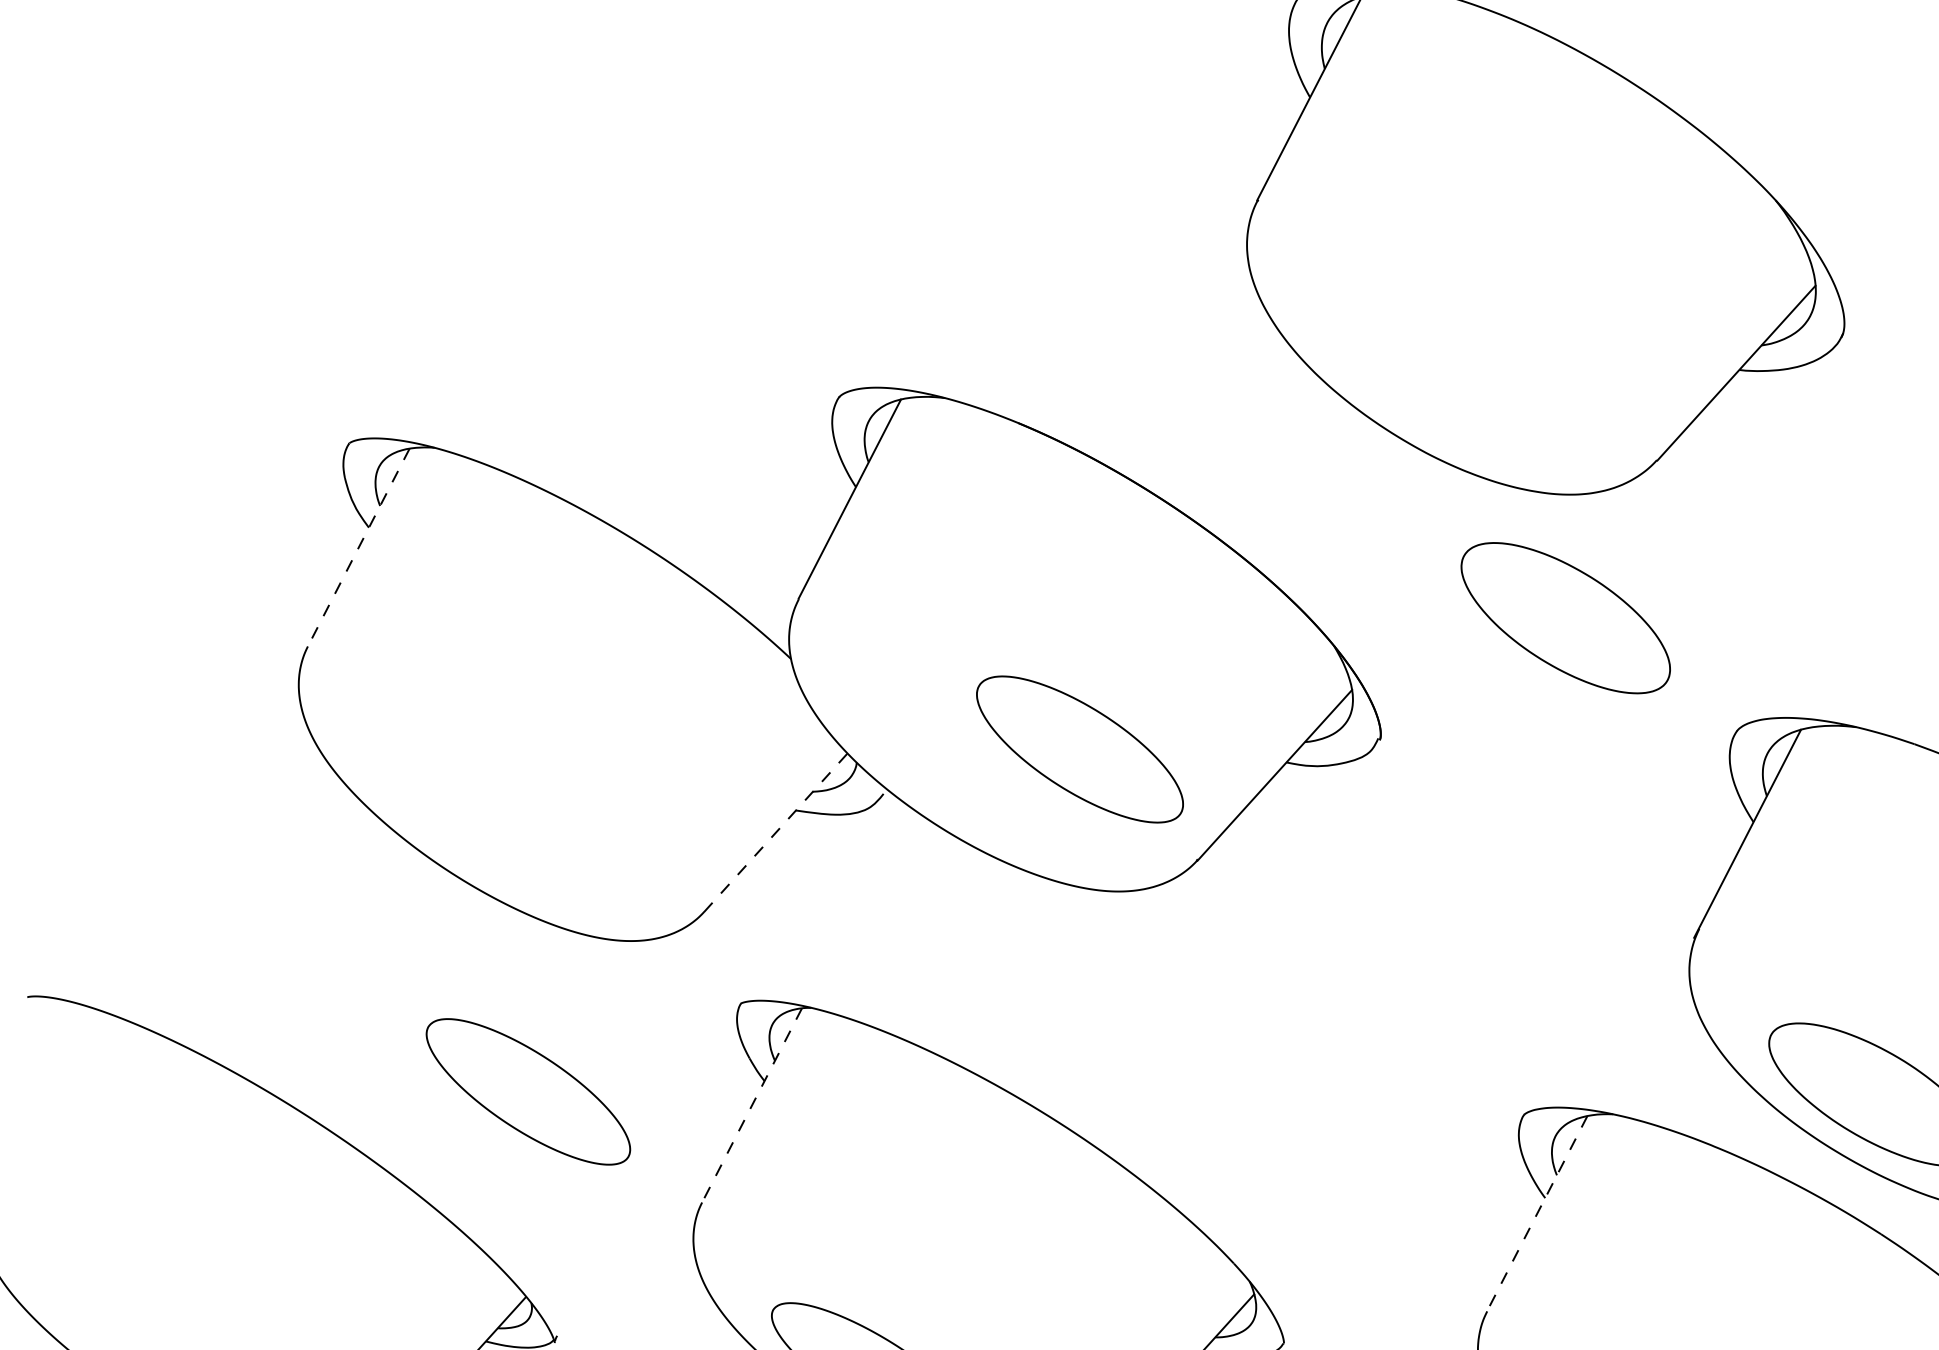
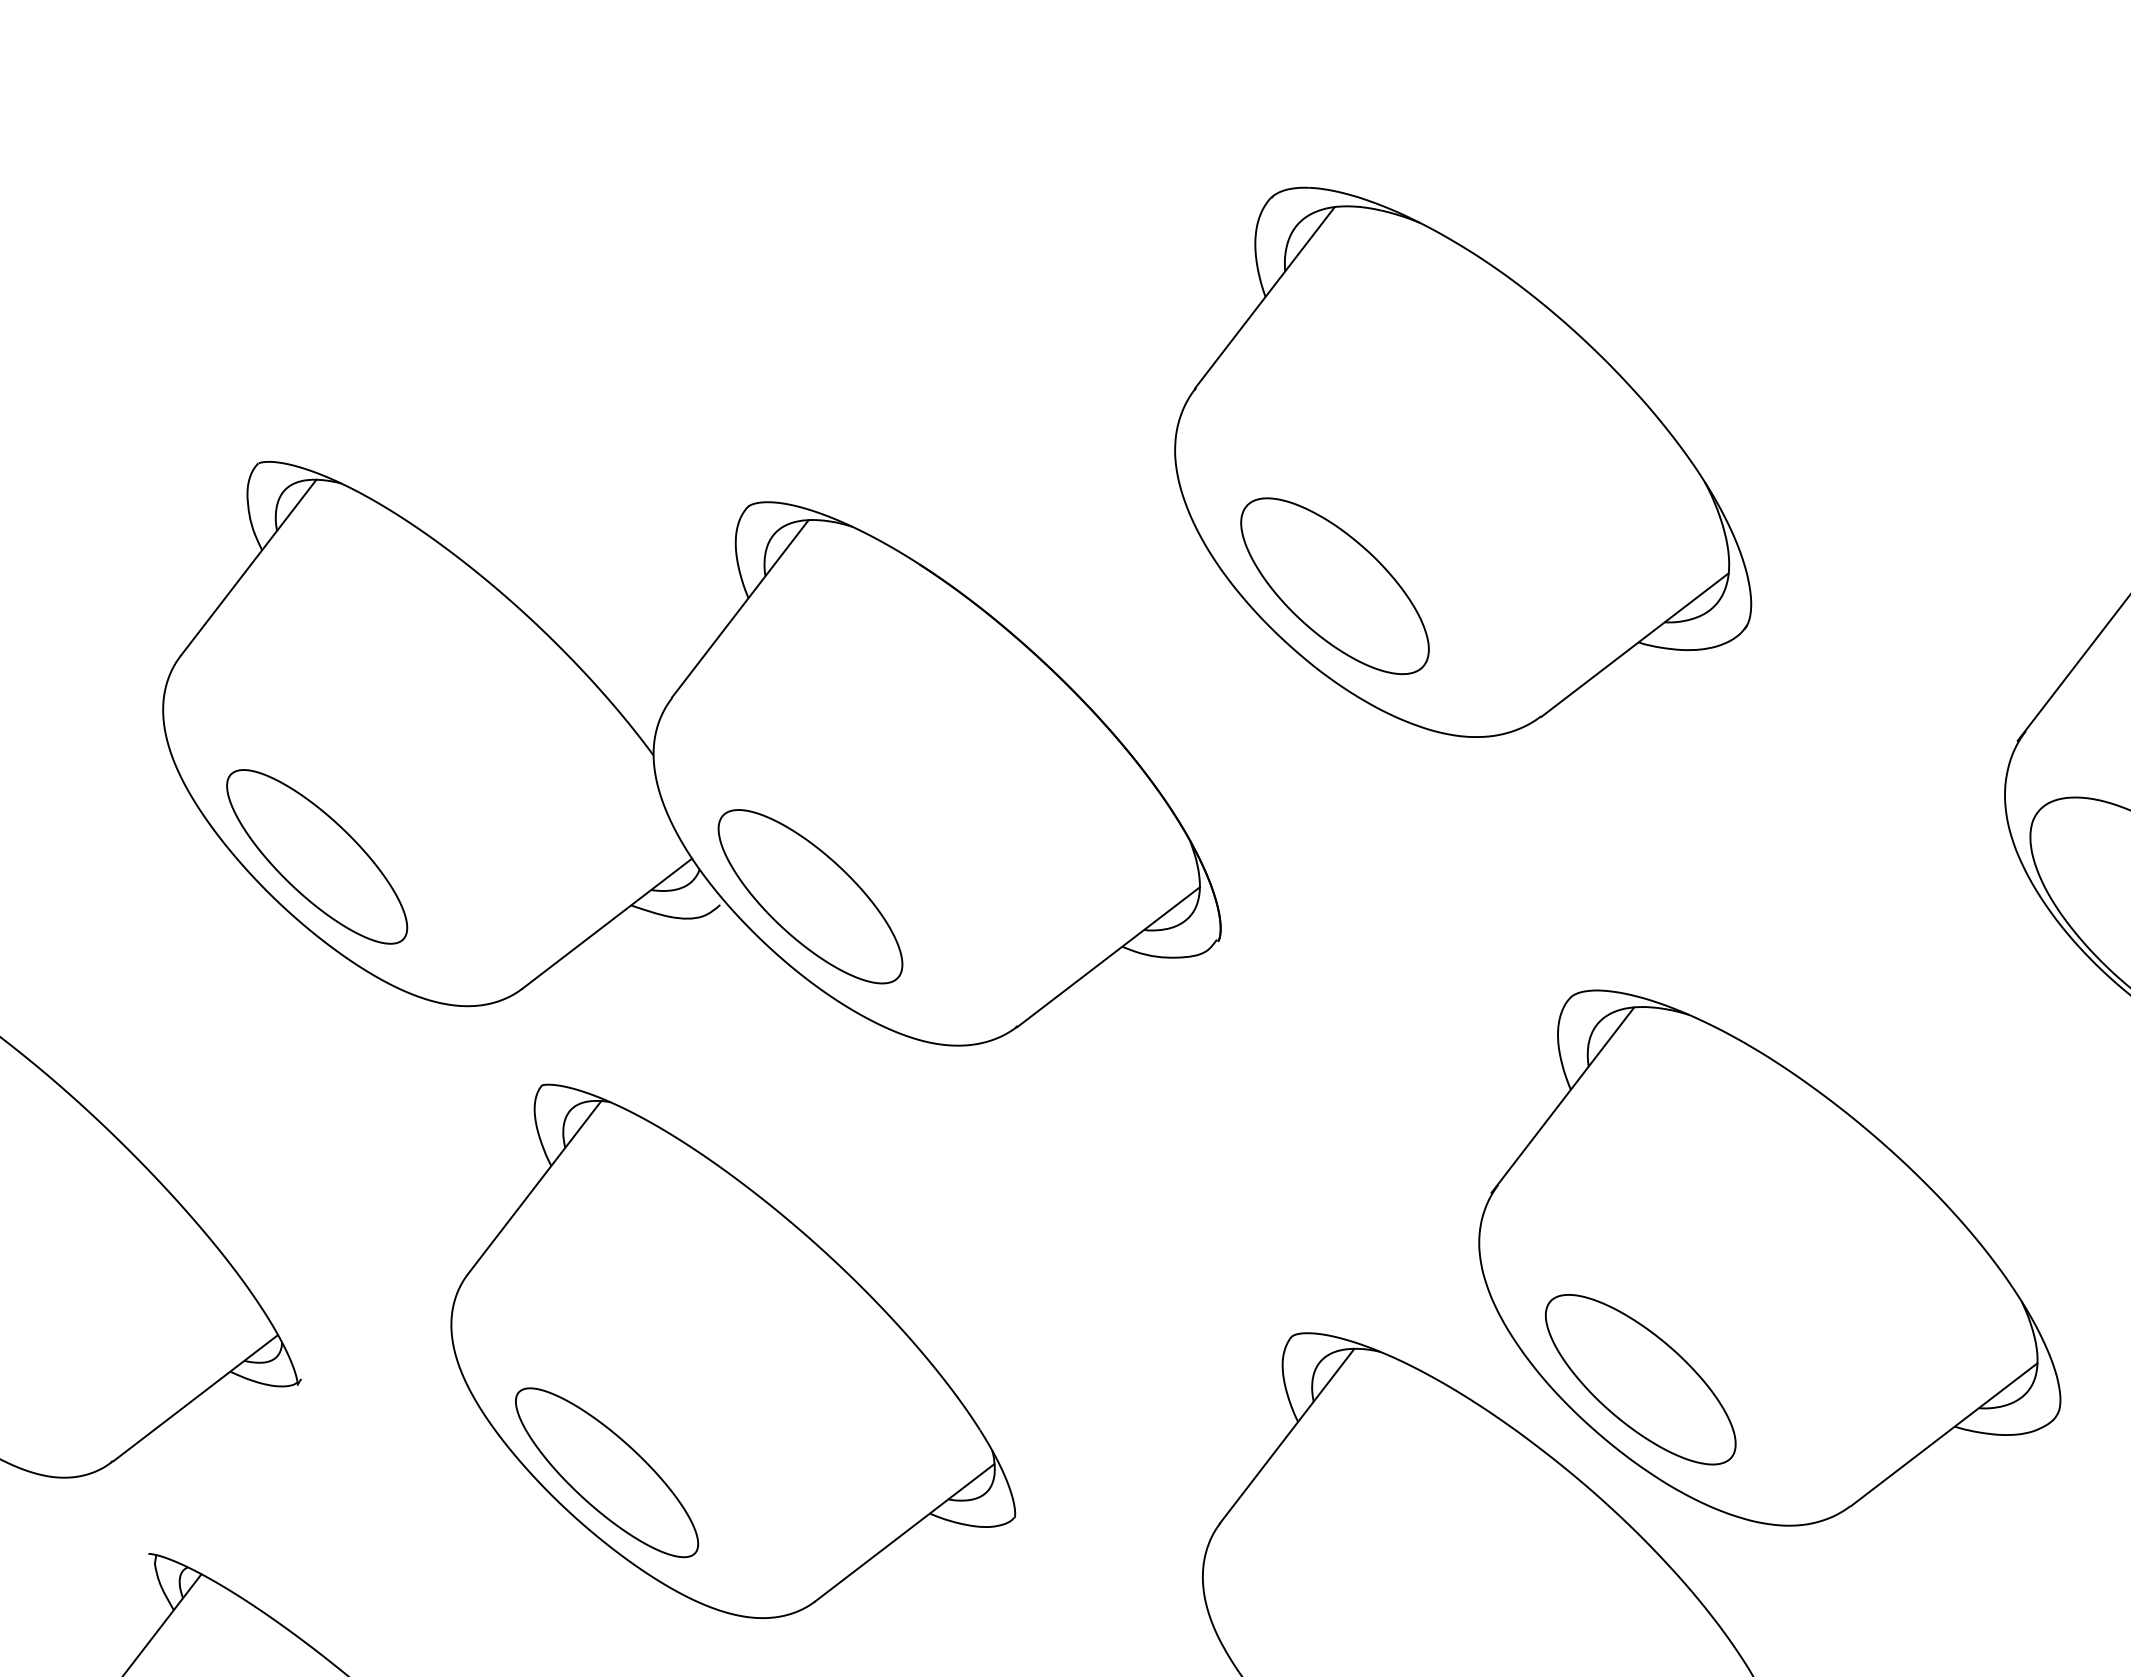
line: (358, 548) -> (248, 568), dashed -> solid
part: (1565, 617) -> (1334, 585), moved
part: (1079, 749) -> (810, 896), moved
line: (776, 832) -> (607, 923), dashed -> solid
part: (528, 1091) -> (317, 856), moved
line: (752, 1106) -> (534, 1188), dashed -> solid
line: (1536, 1214) -> (1286, 1436), dashed -> solid

